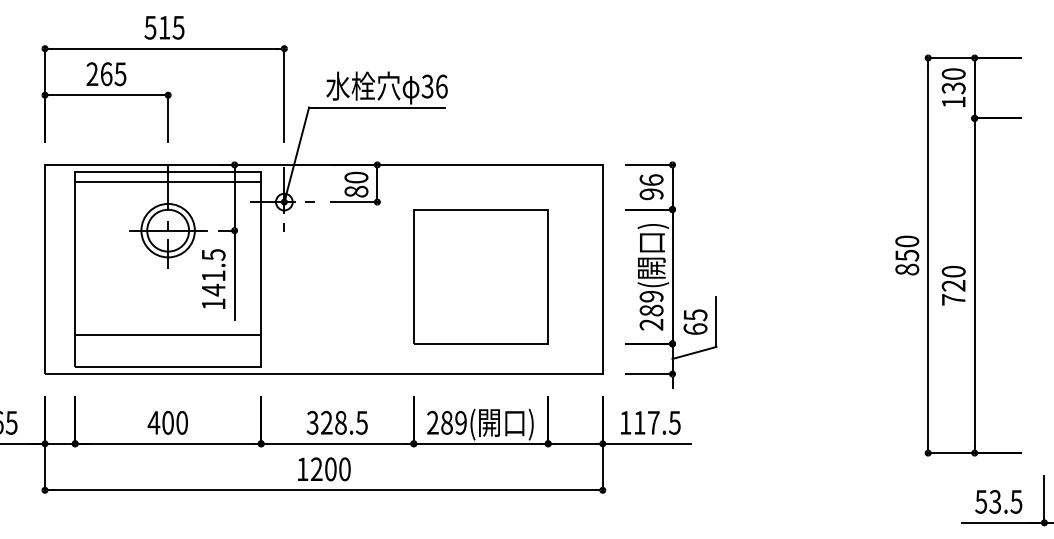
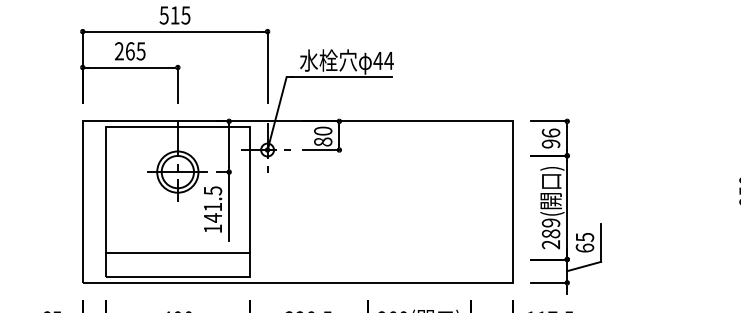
text: (434, 86) -> (383, 60), 36 -> 44
line: (168, 181) -> (178, 134), removed
part: (480, 276) -> (418, 207), removed

